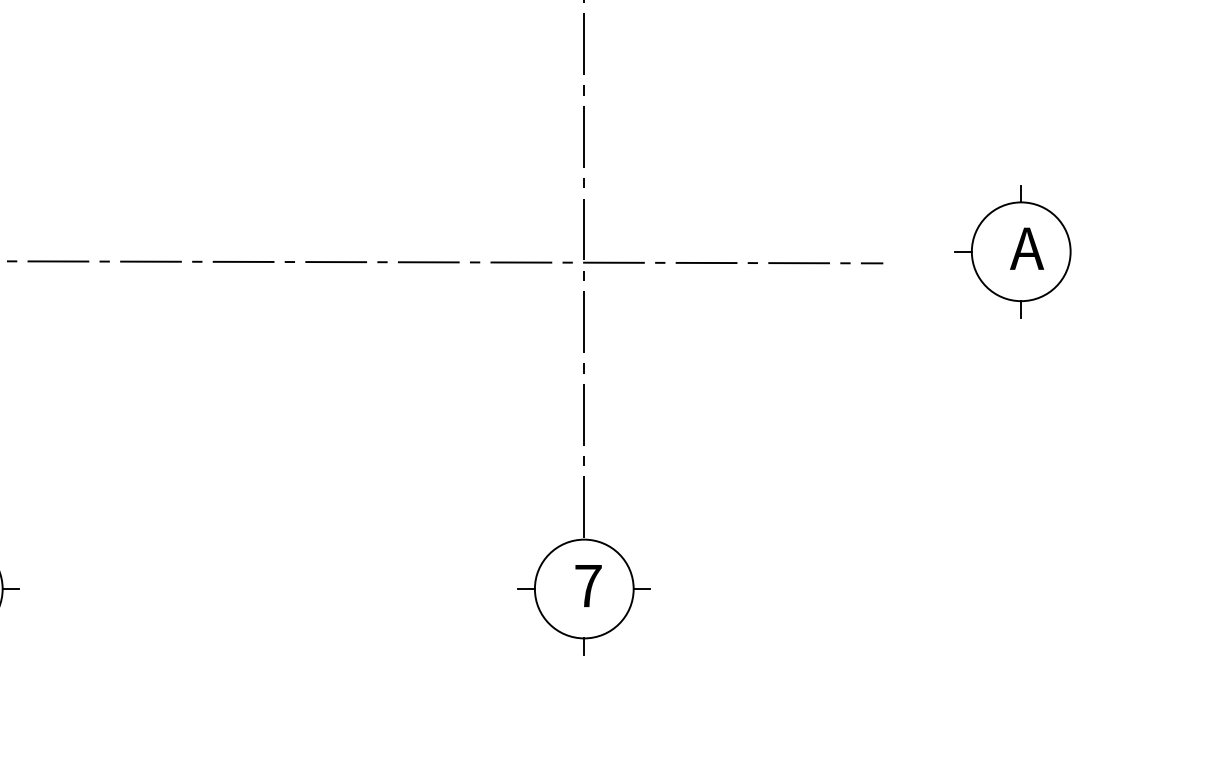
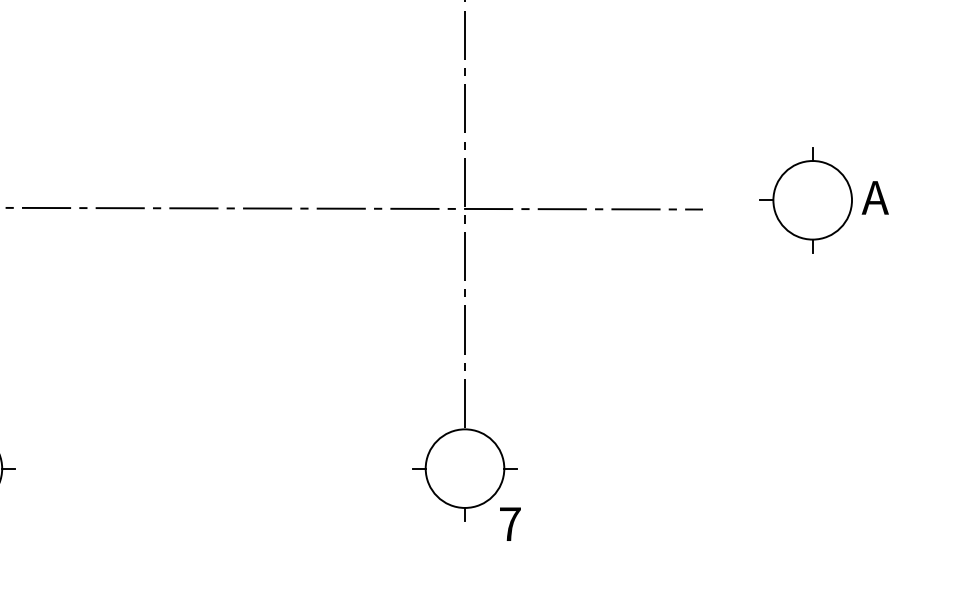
text: (1026, 248) -> (874, 197), moved
text: (588, 585) -> (510, 523), moved

